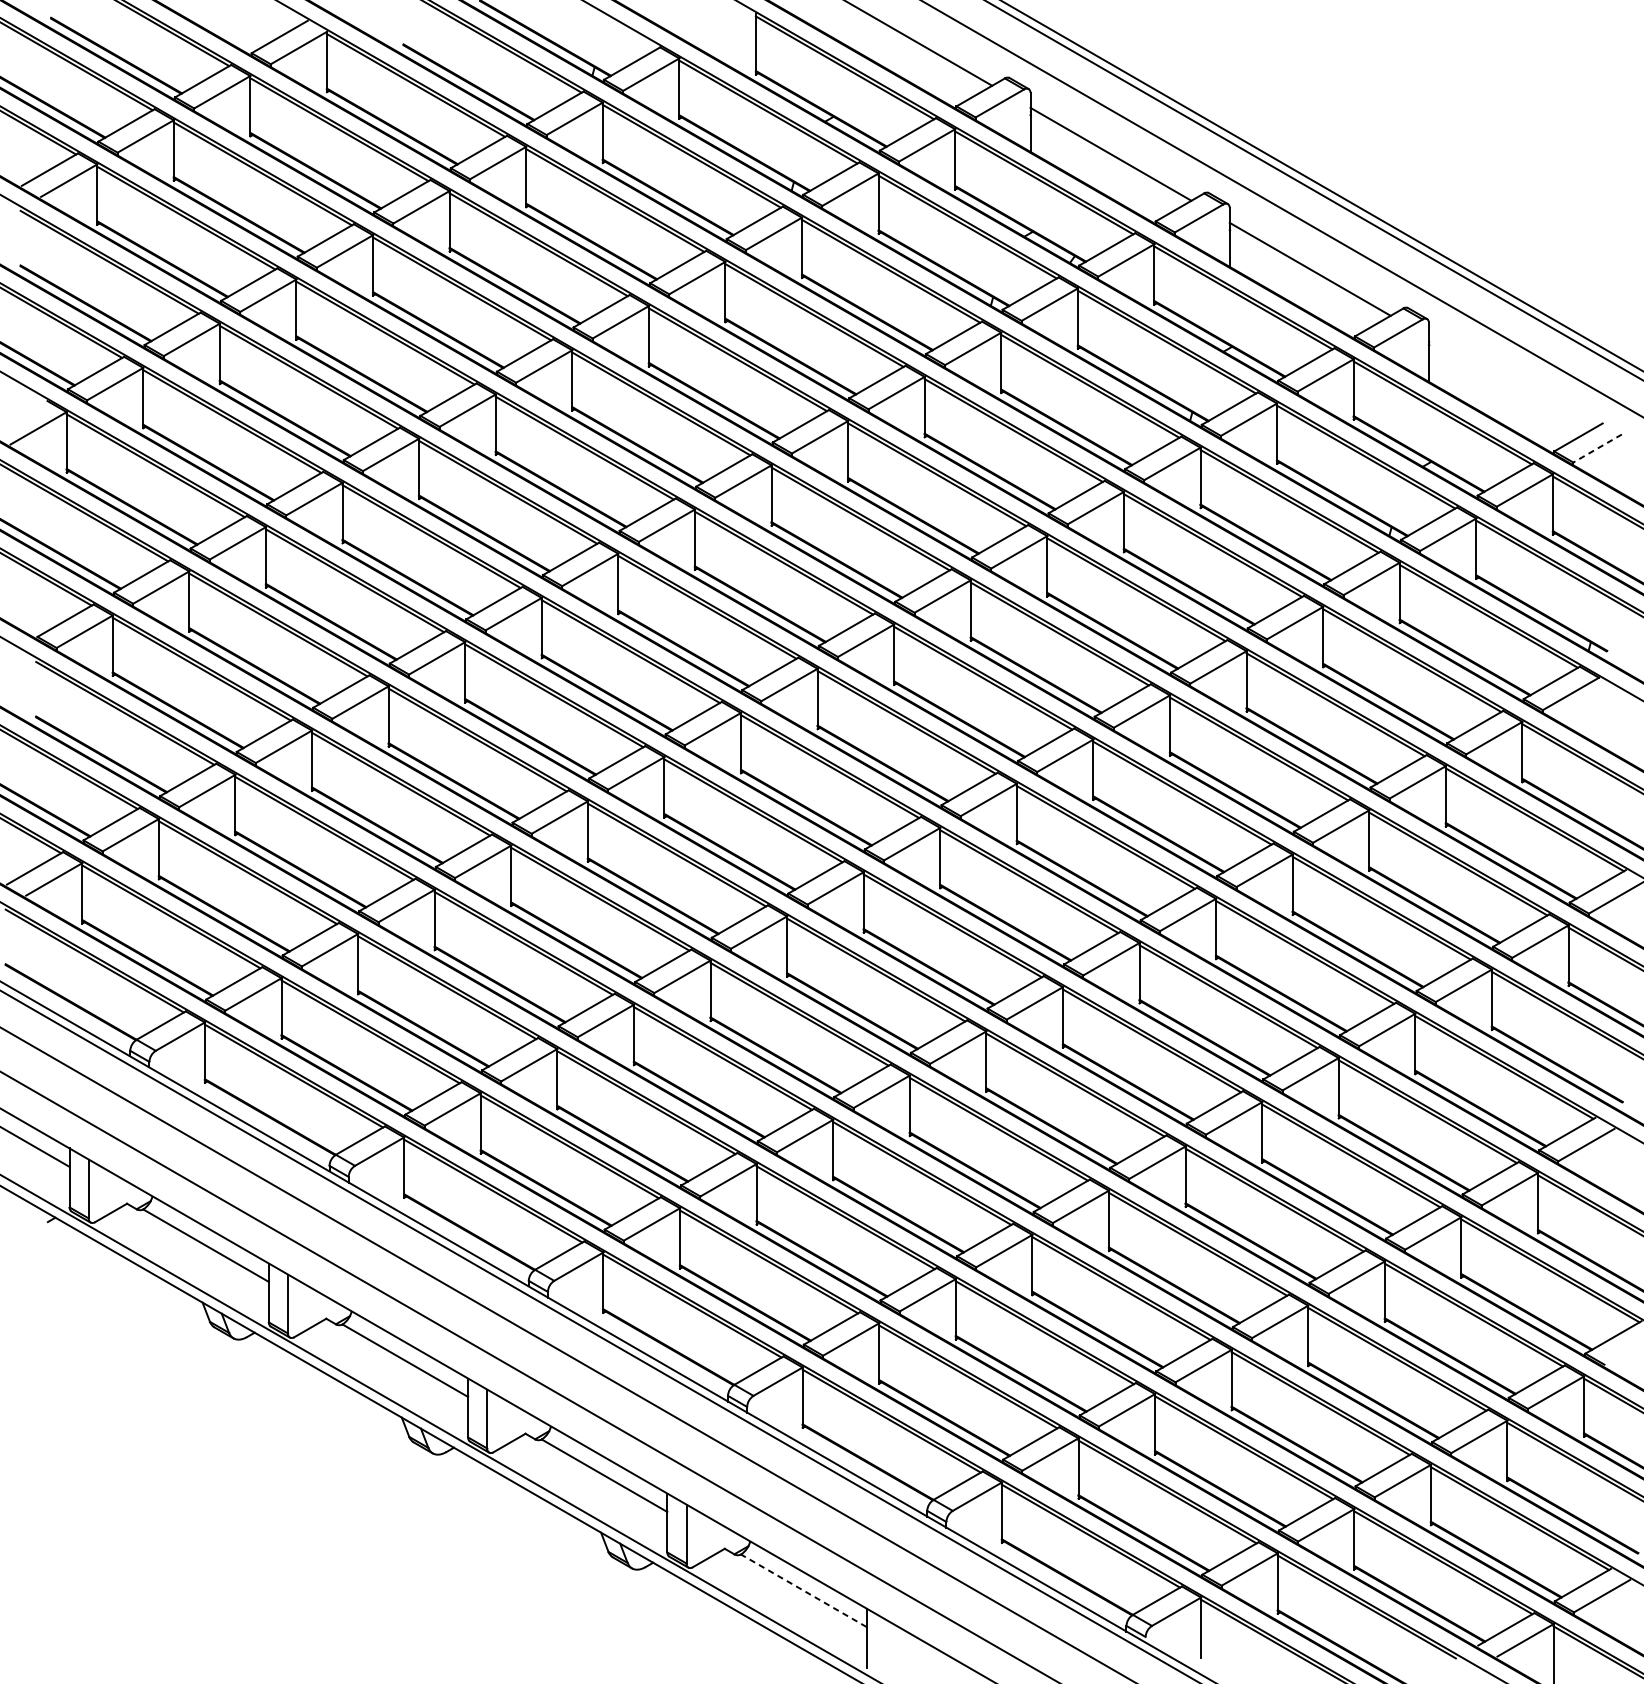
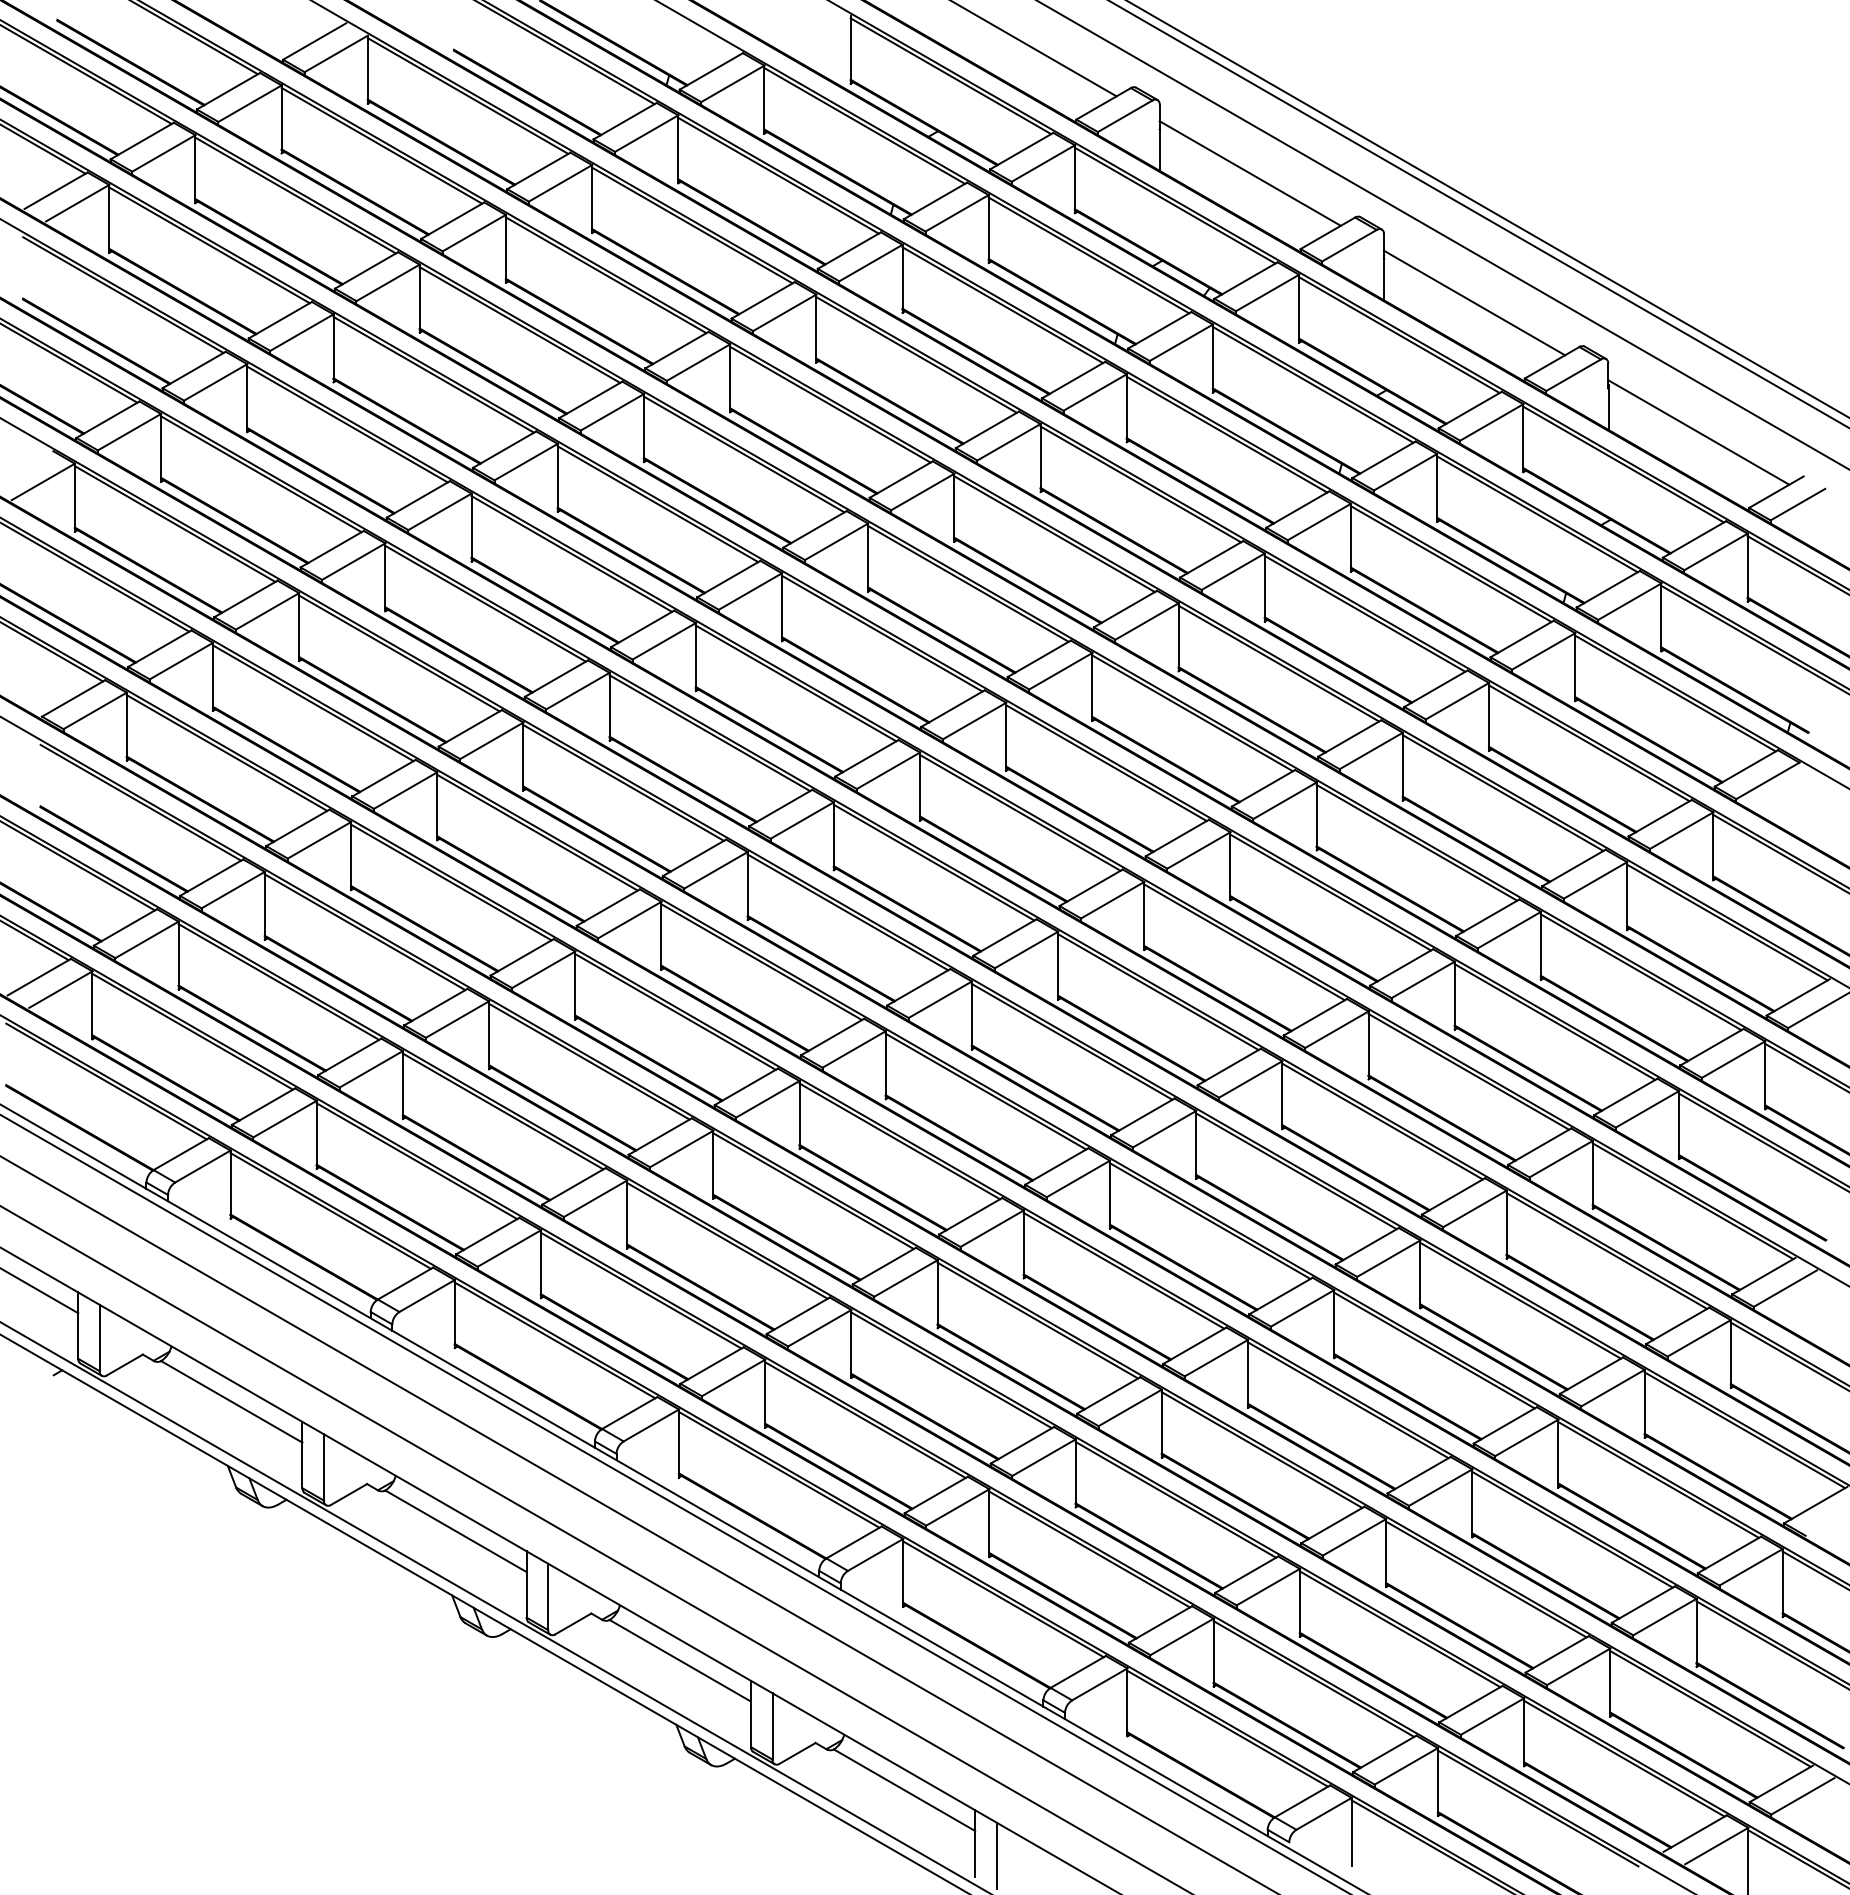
line: (1509, 384) -> (1698, 432), added
line: (1597, 448) -> (1797, 504), dashed -> solid
line: (803, 1591) -> (904, 1790), dashed -> solid
line: (885, 1648) -> (996, 1855), added

